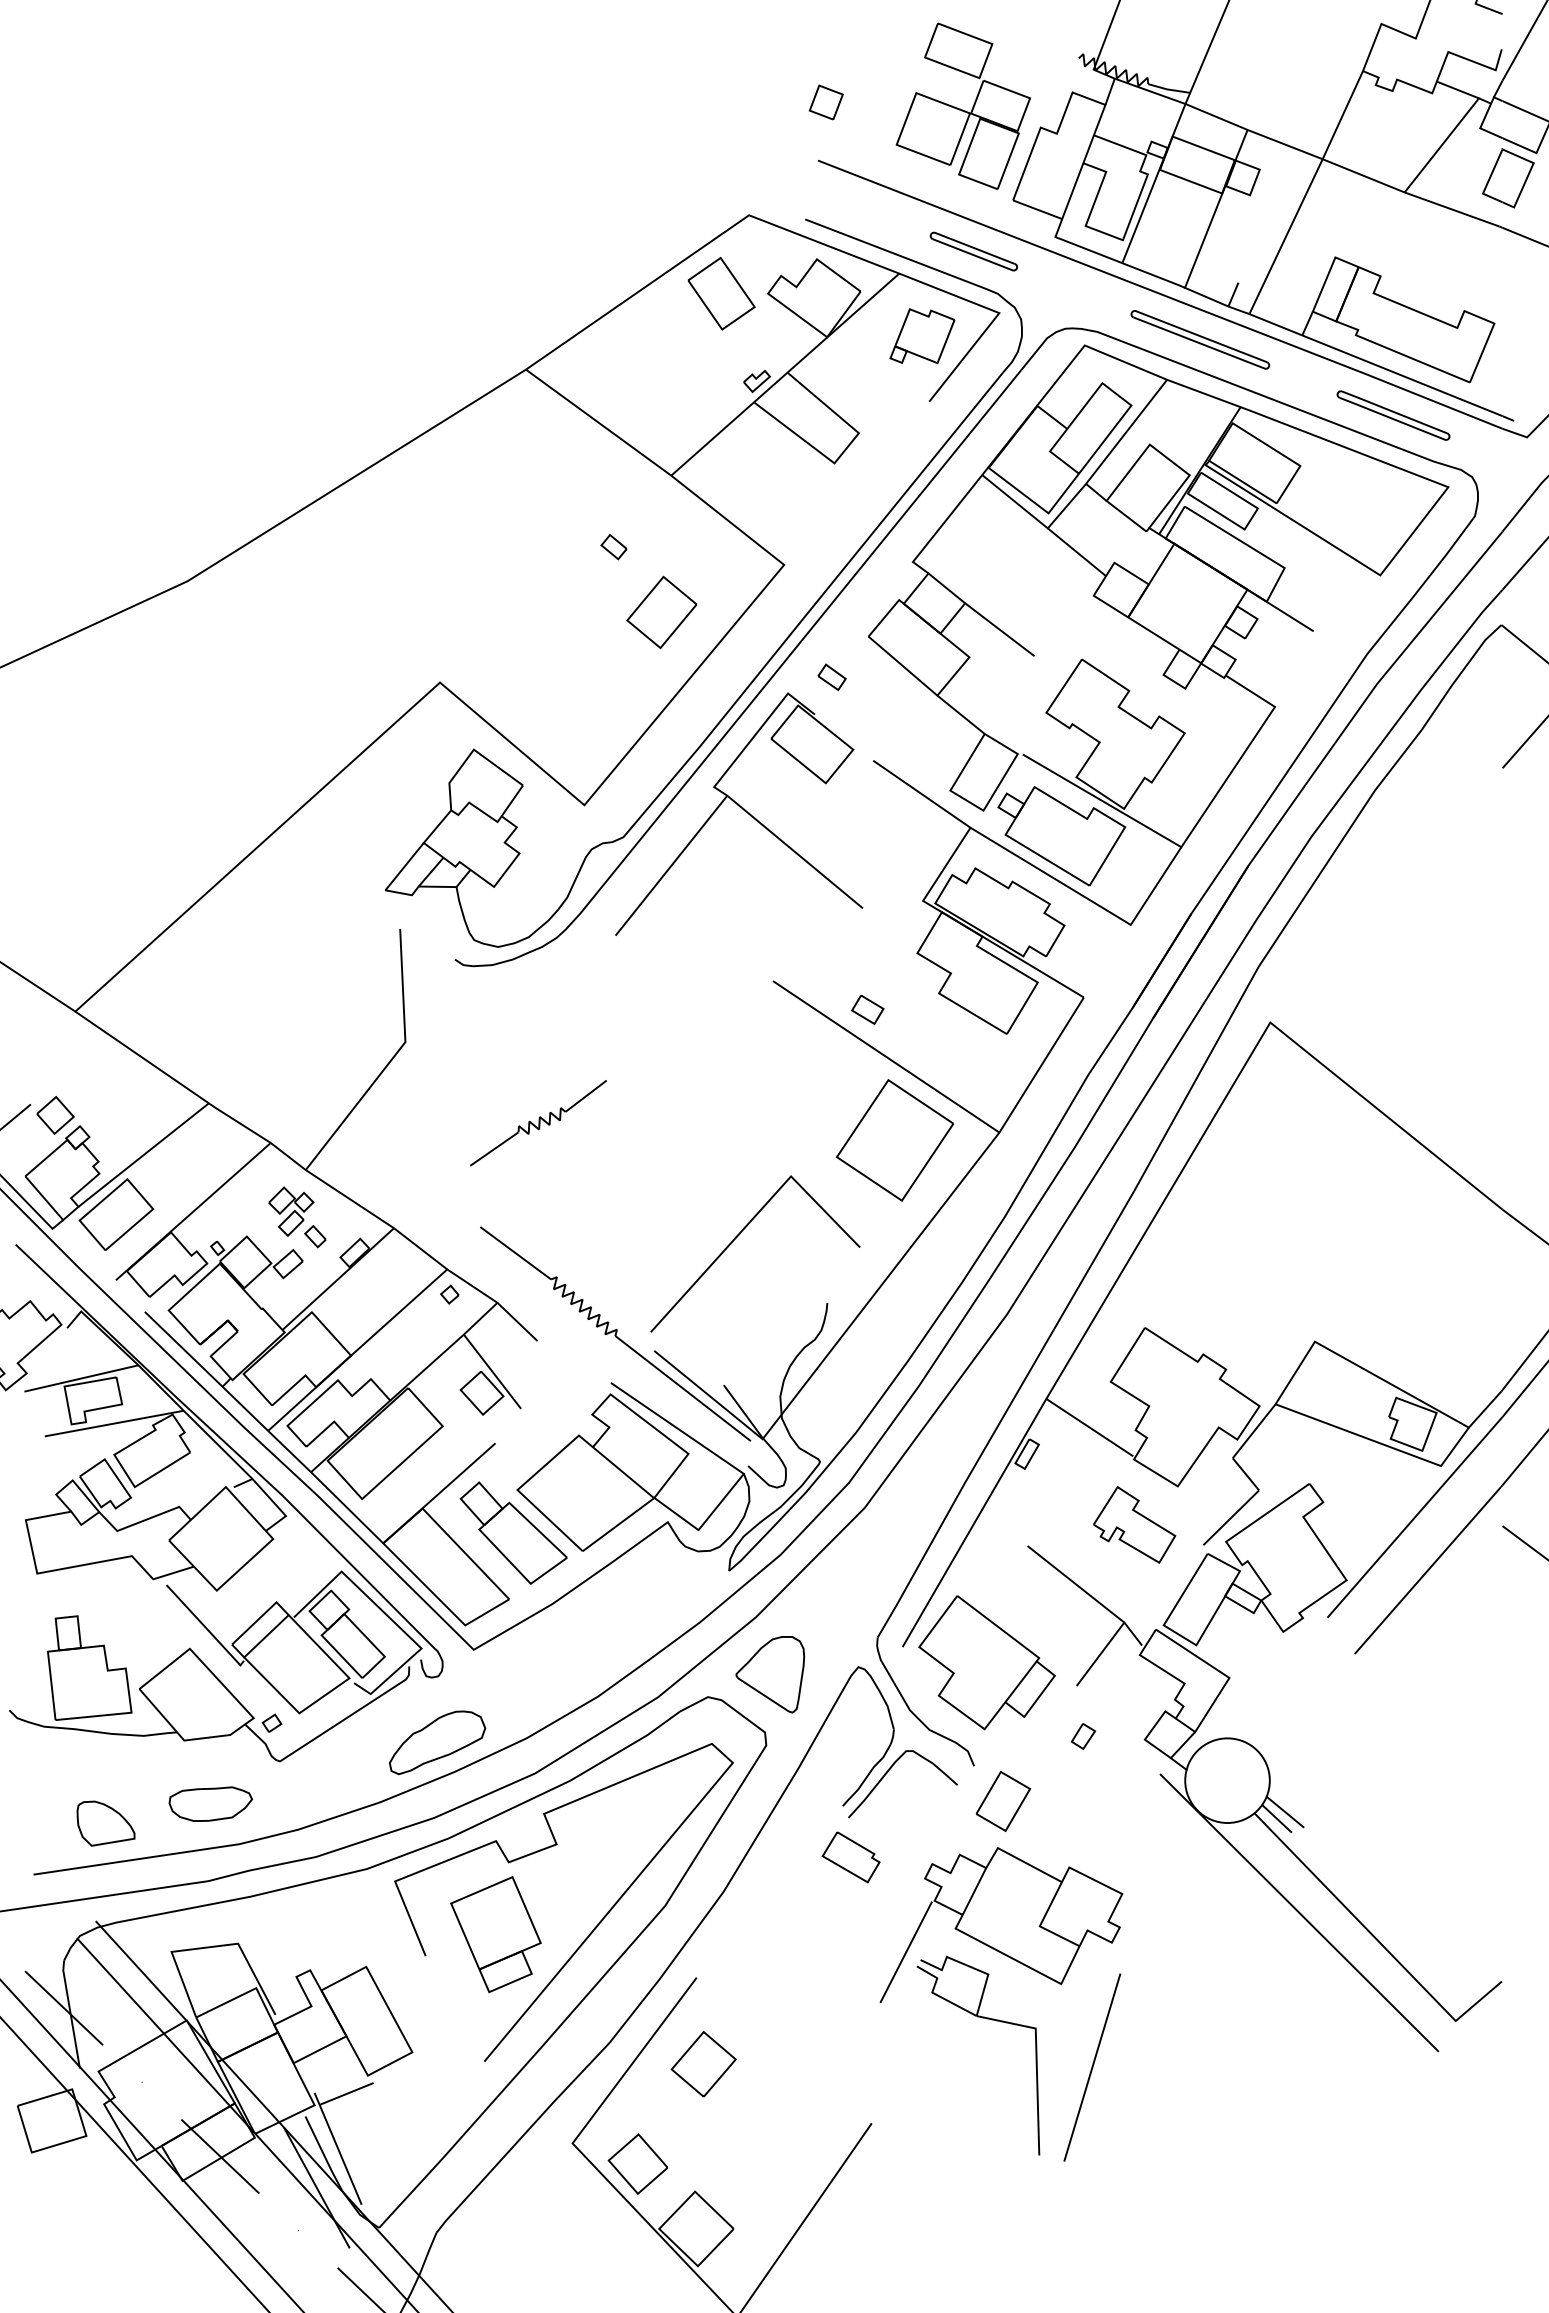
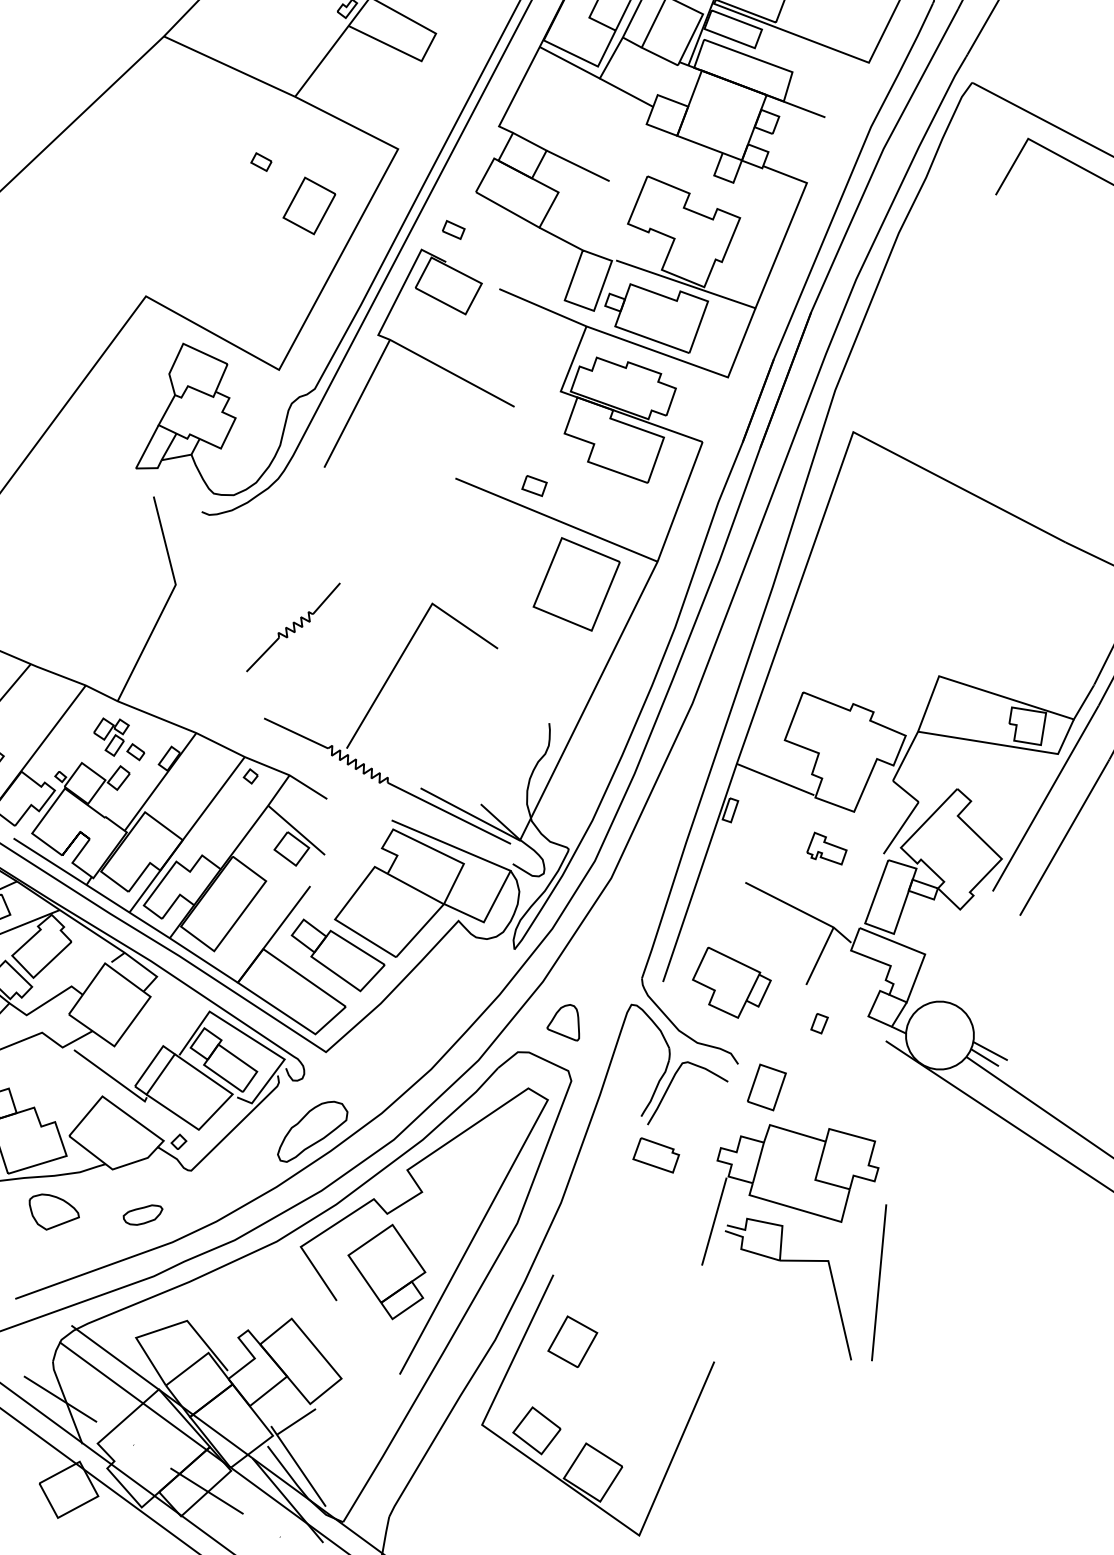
line: (738, 1236) -> (400, 659), moved
part: (1134, 1524) -> (826, 848), size x0.6
part: (986, 1662) -> (731, 980), size x0.7
part: (770, 1674) -> (563, 1024), size x0.6
part: (210, 1803) -> (143, 1214), size x0.6
part: (105, 1823) -> (53, 1209), moved

